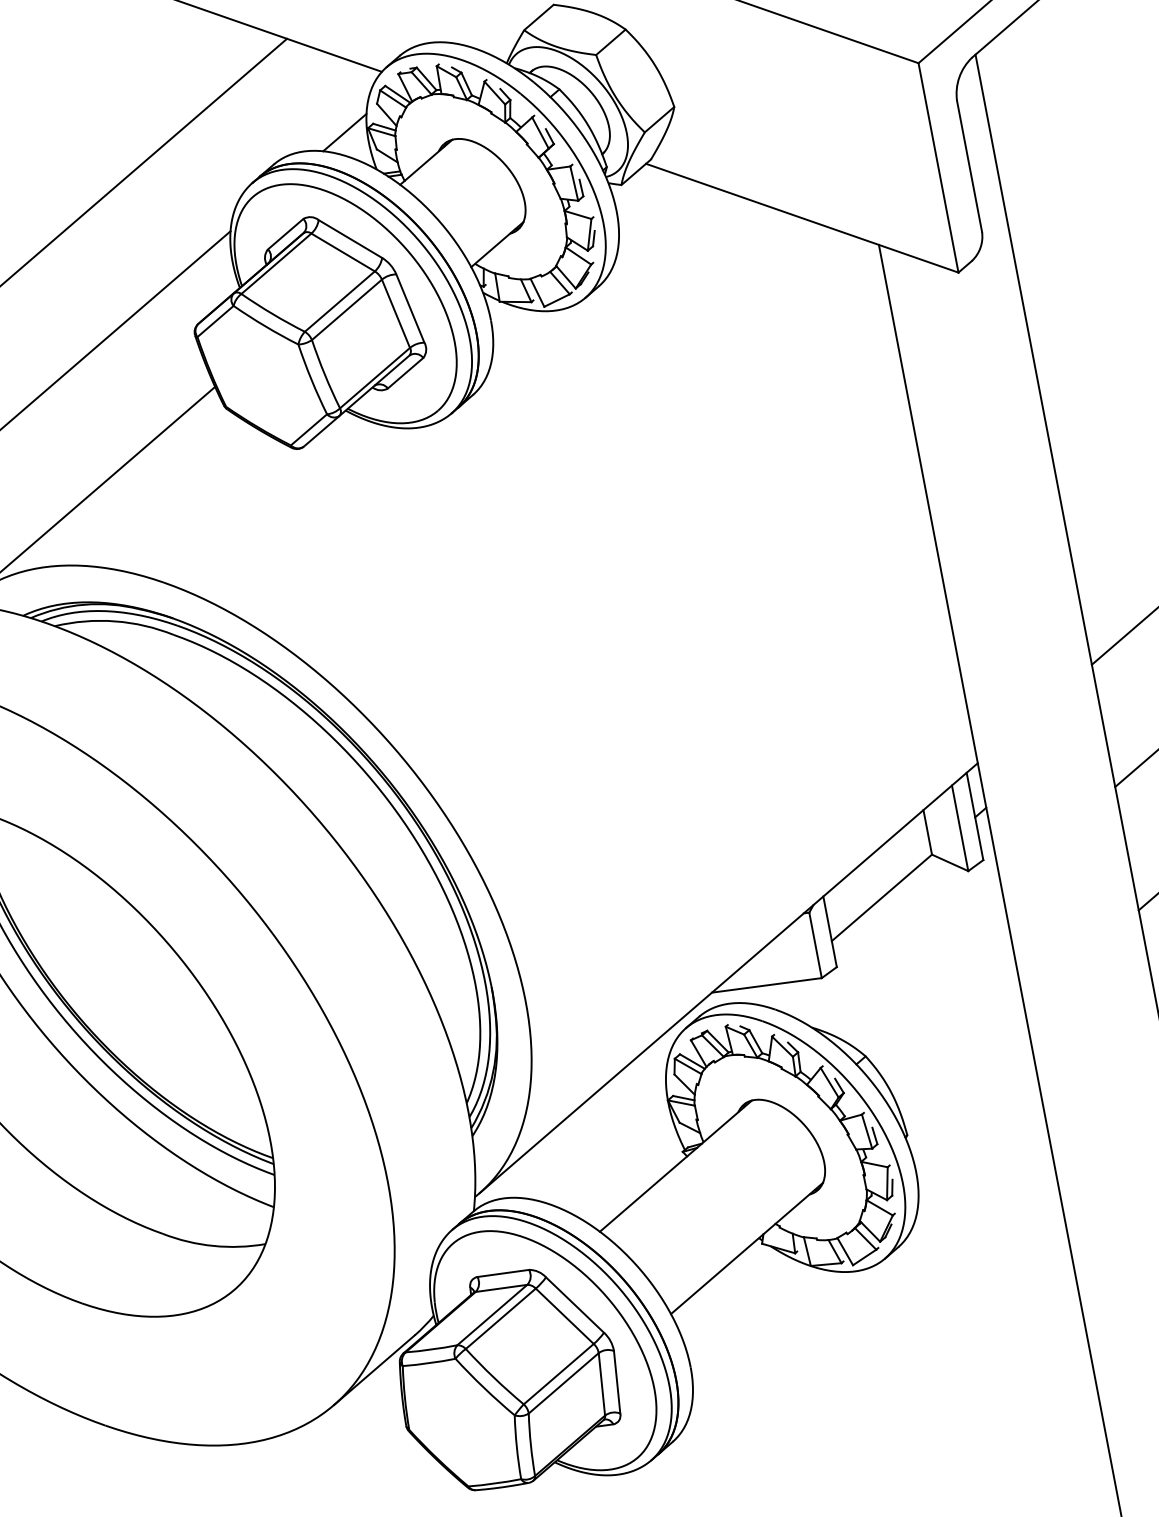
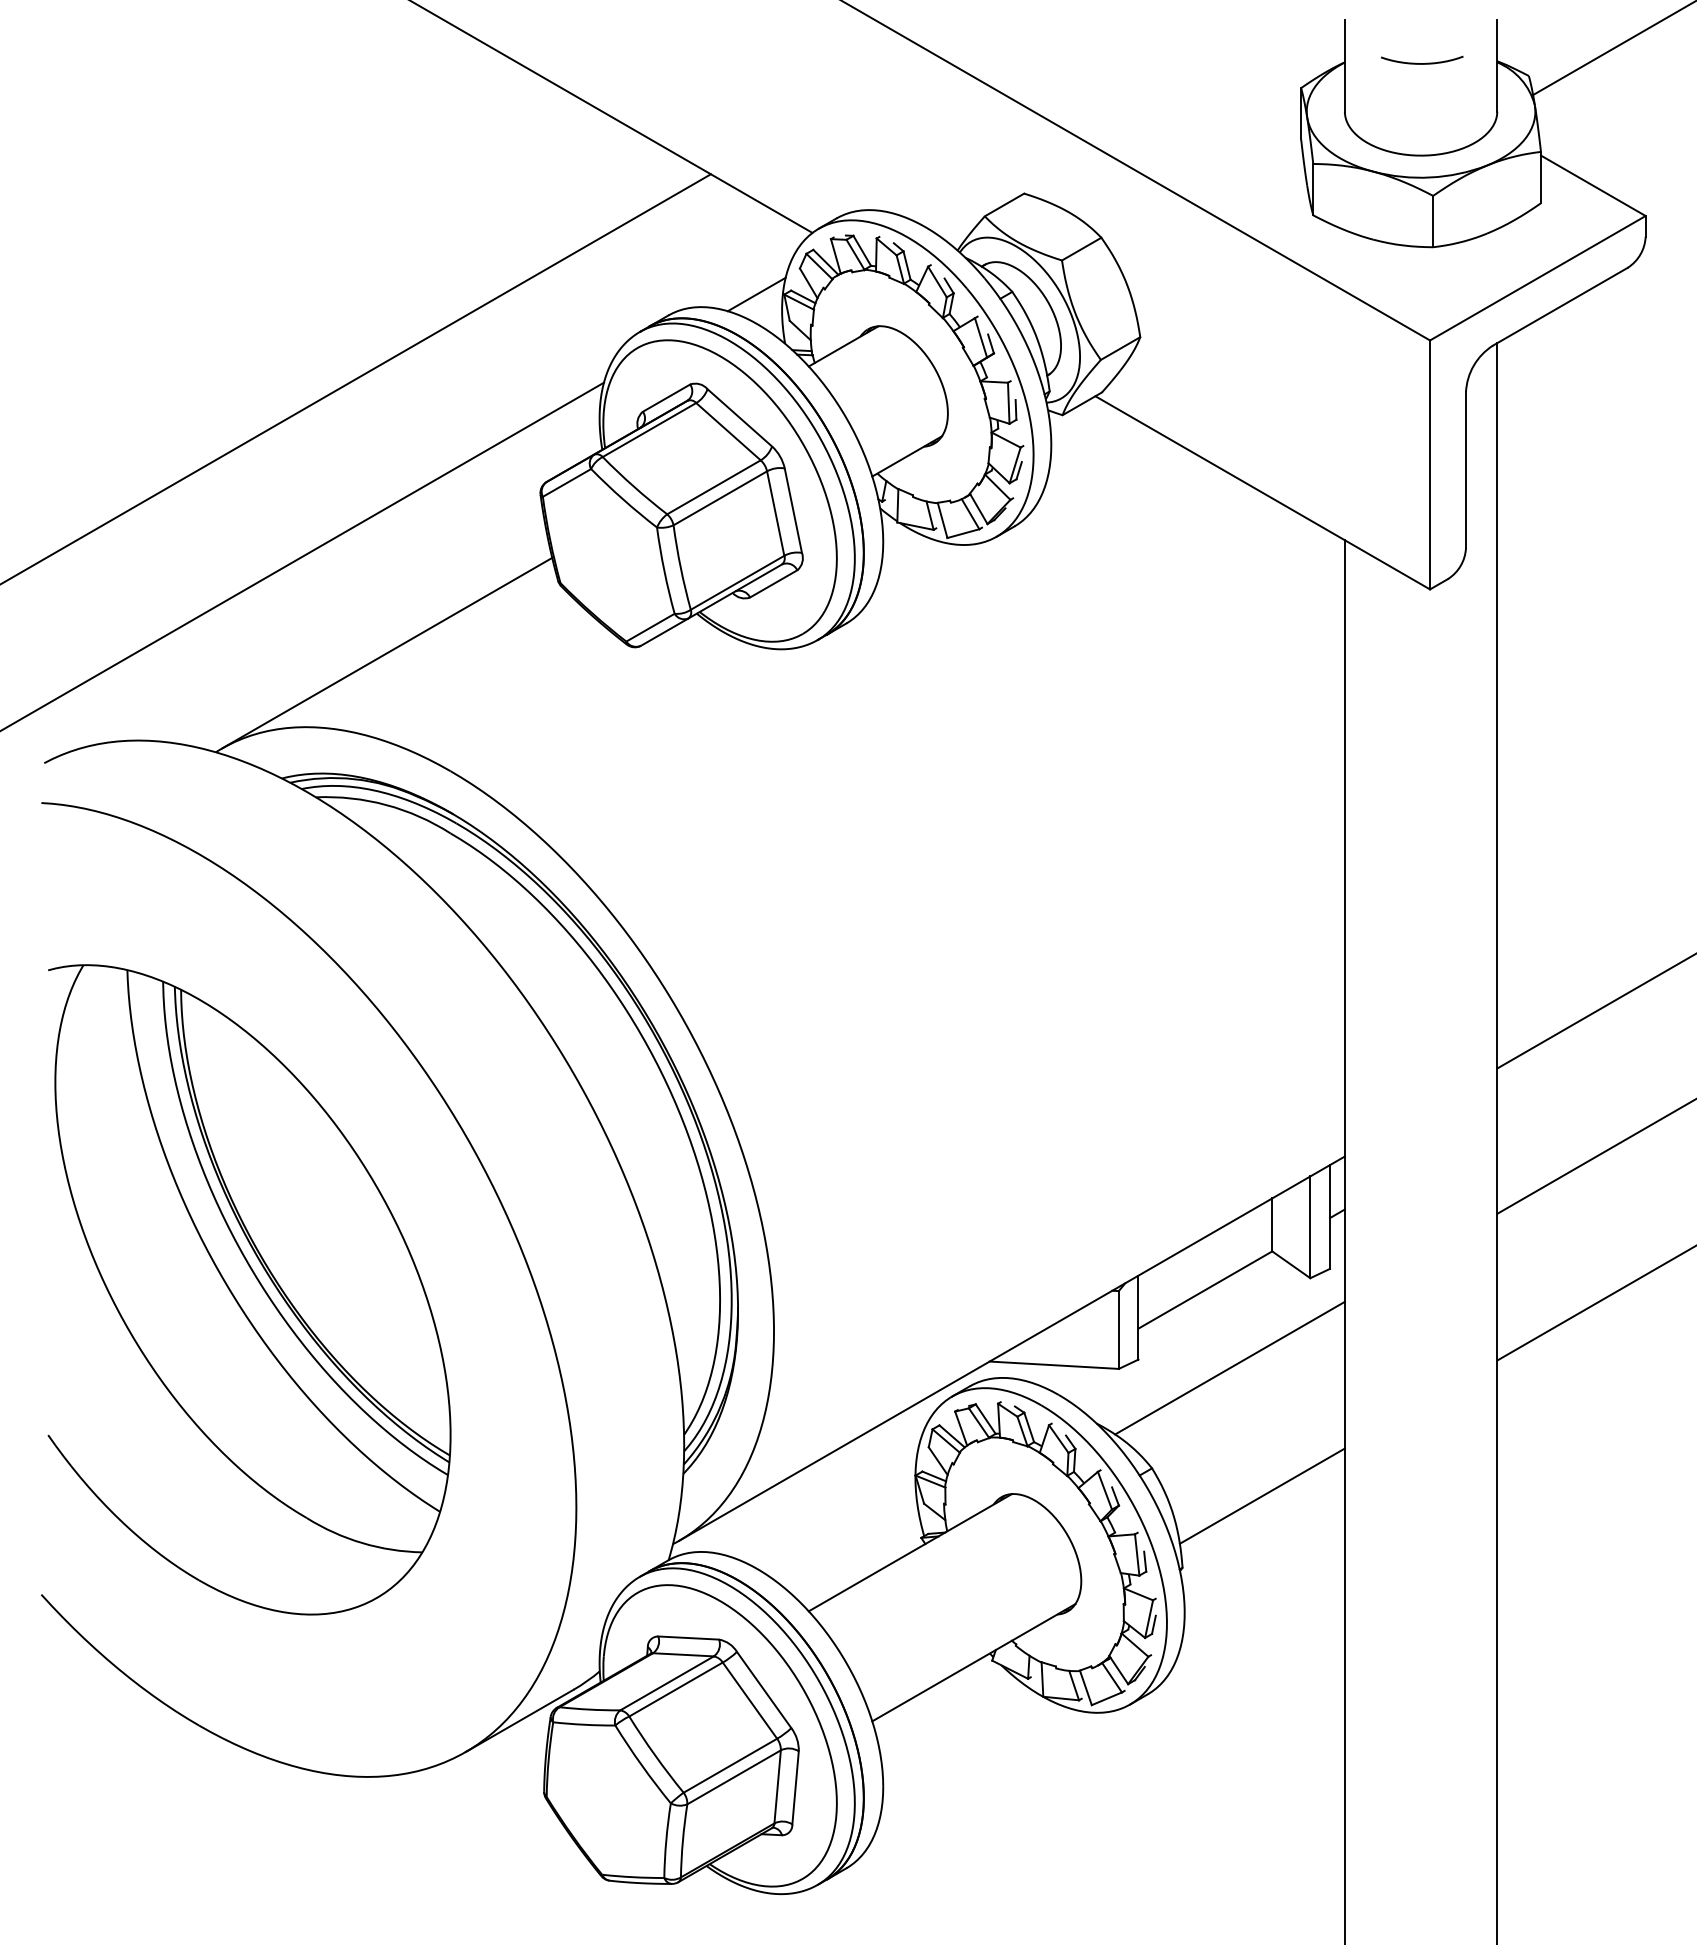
line: (914, 959) -> (1229, 1367), added
line: (962, 1061) -> (1261, 1495), added

